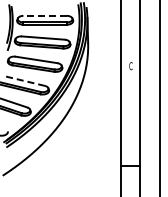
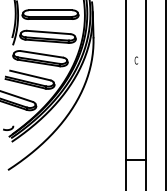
line: (45, 15) -> (50, 9), dashed -> solid
line: (24, 81) -> (29, 75), dashed -> solid

